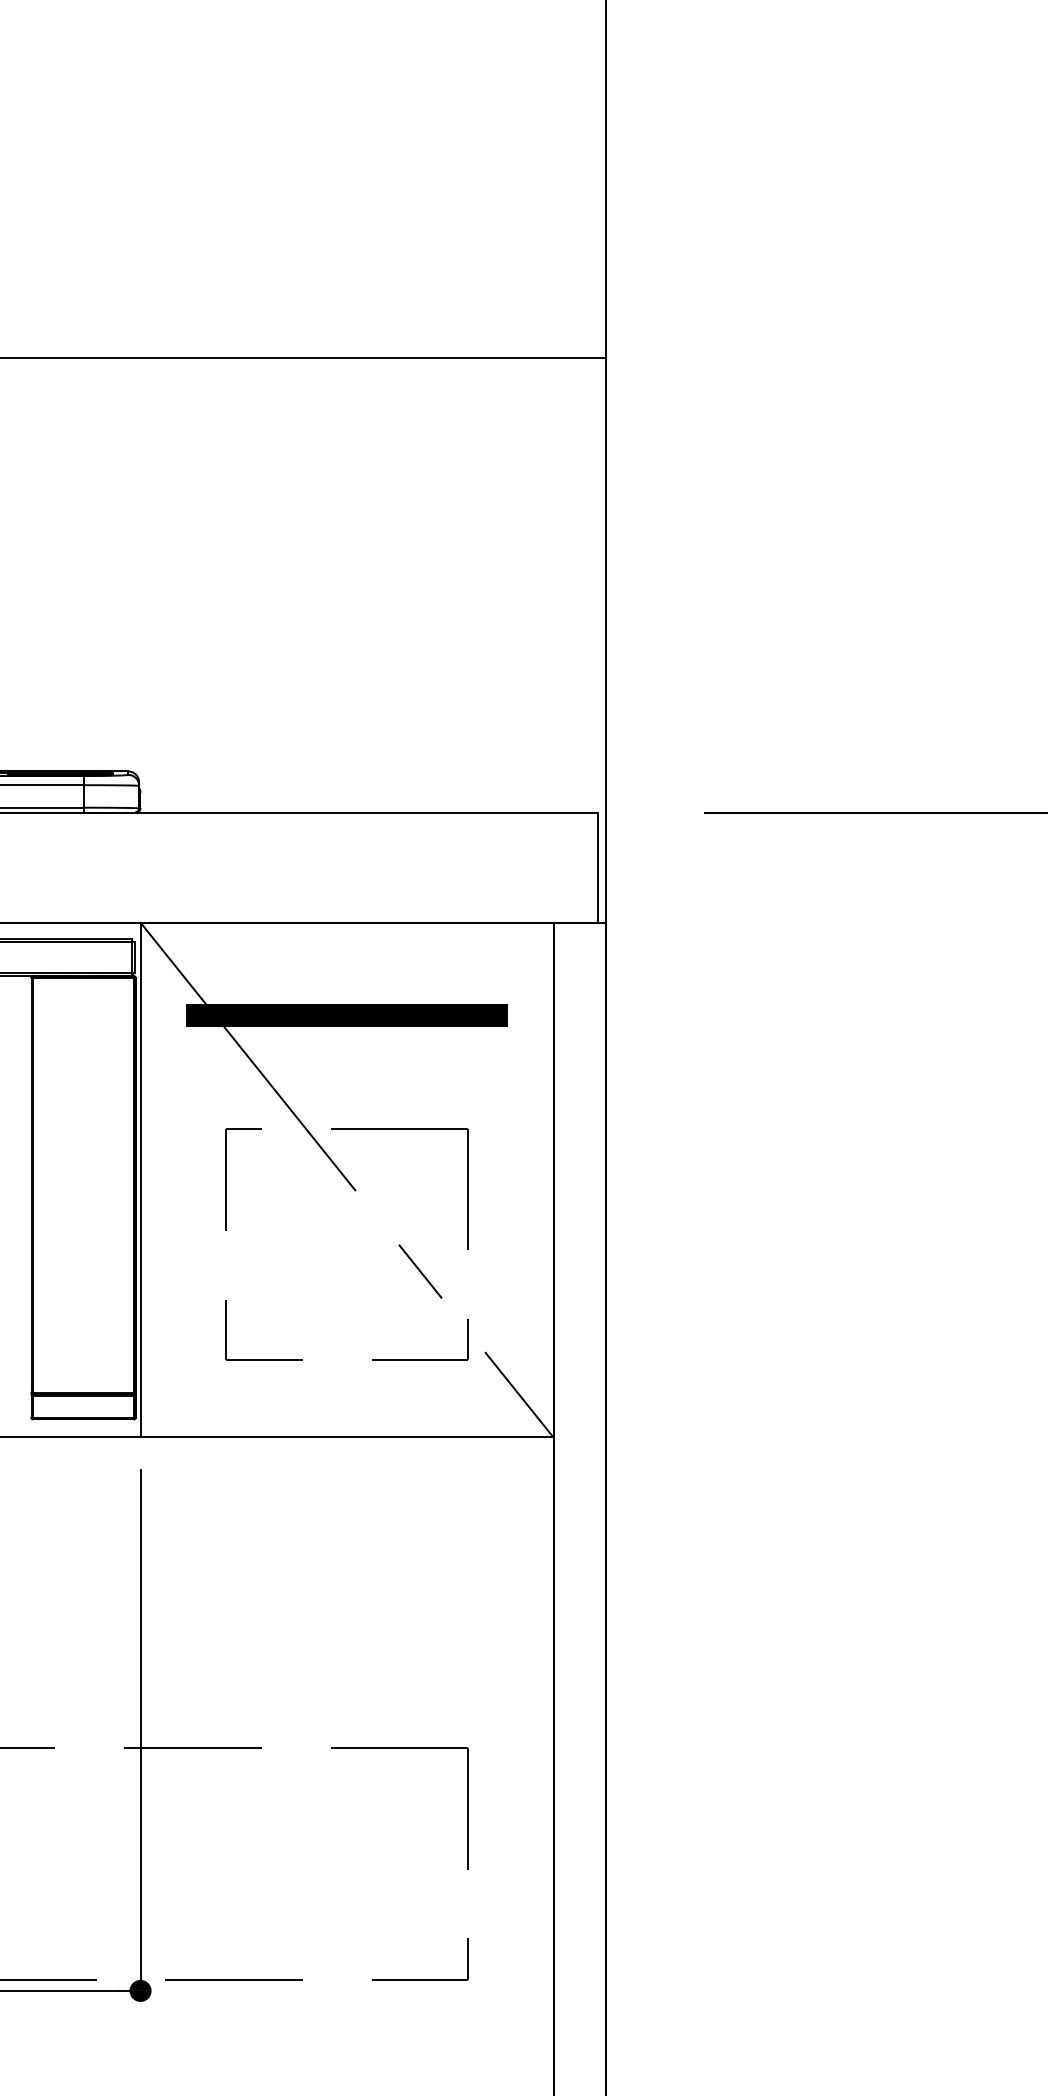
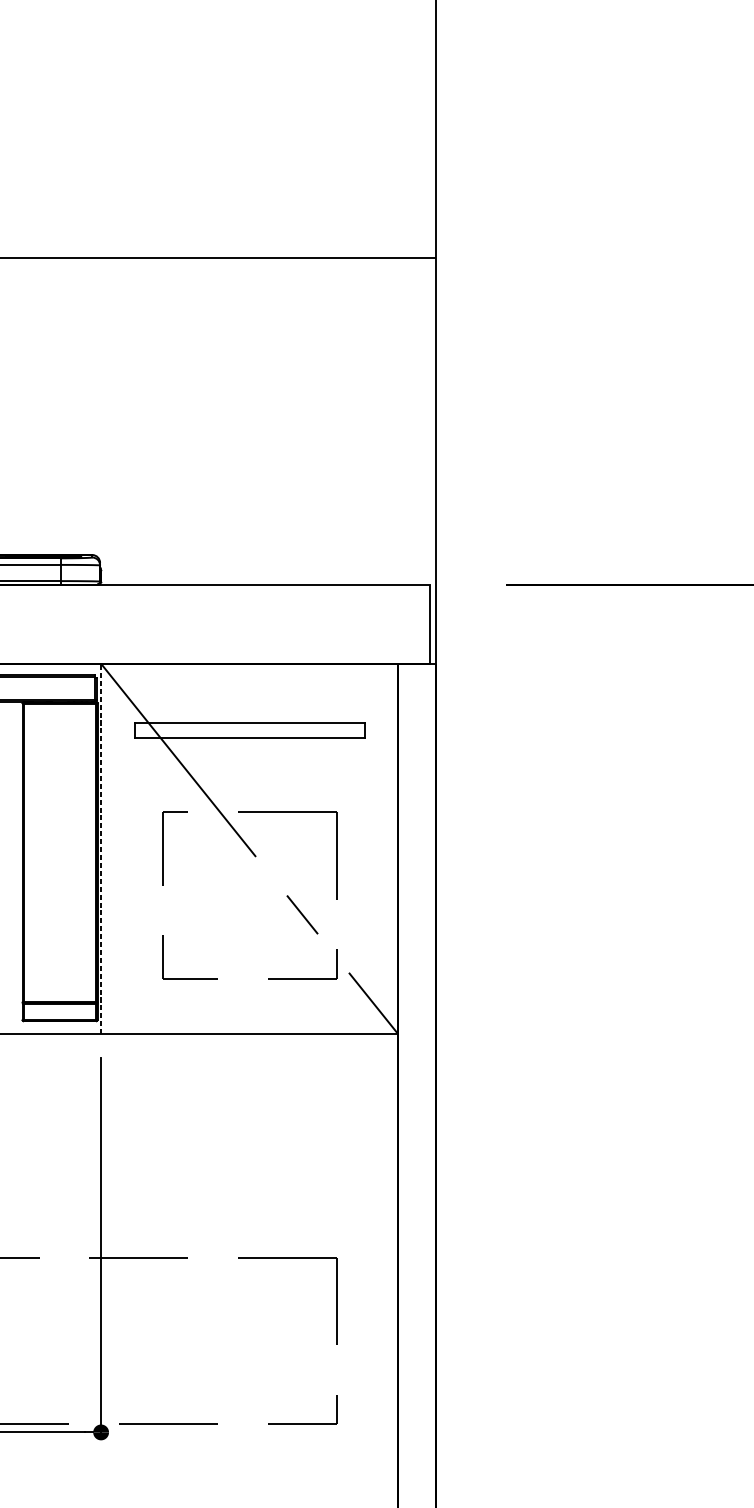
hatch: (346, 1015) -> (249, 730), removed
line: (140, 1179) -> (101, 848), solid -> dashed

